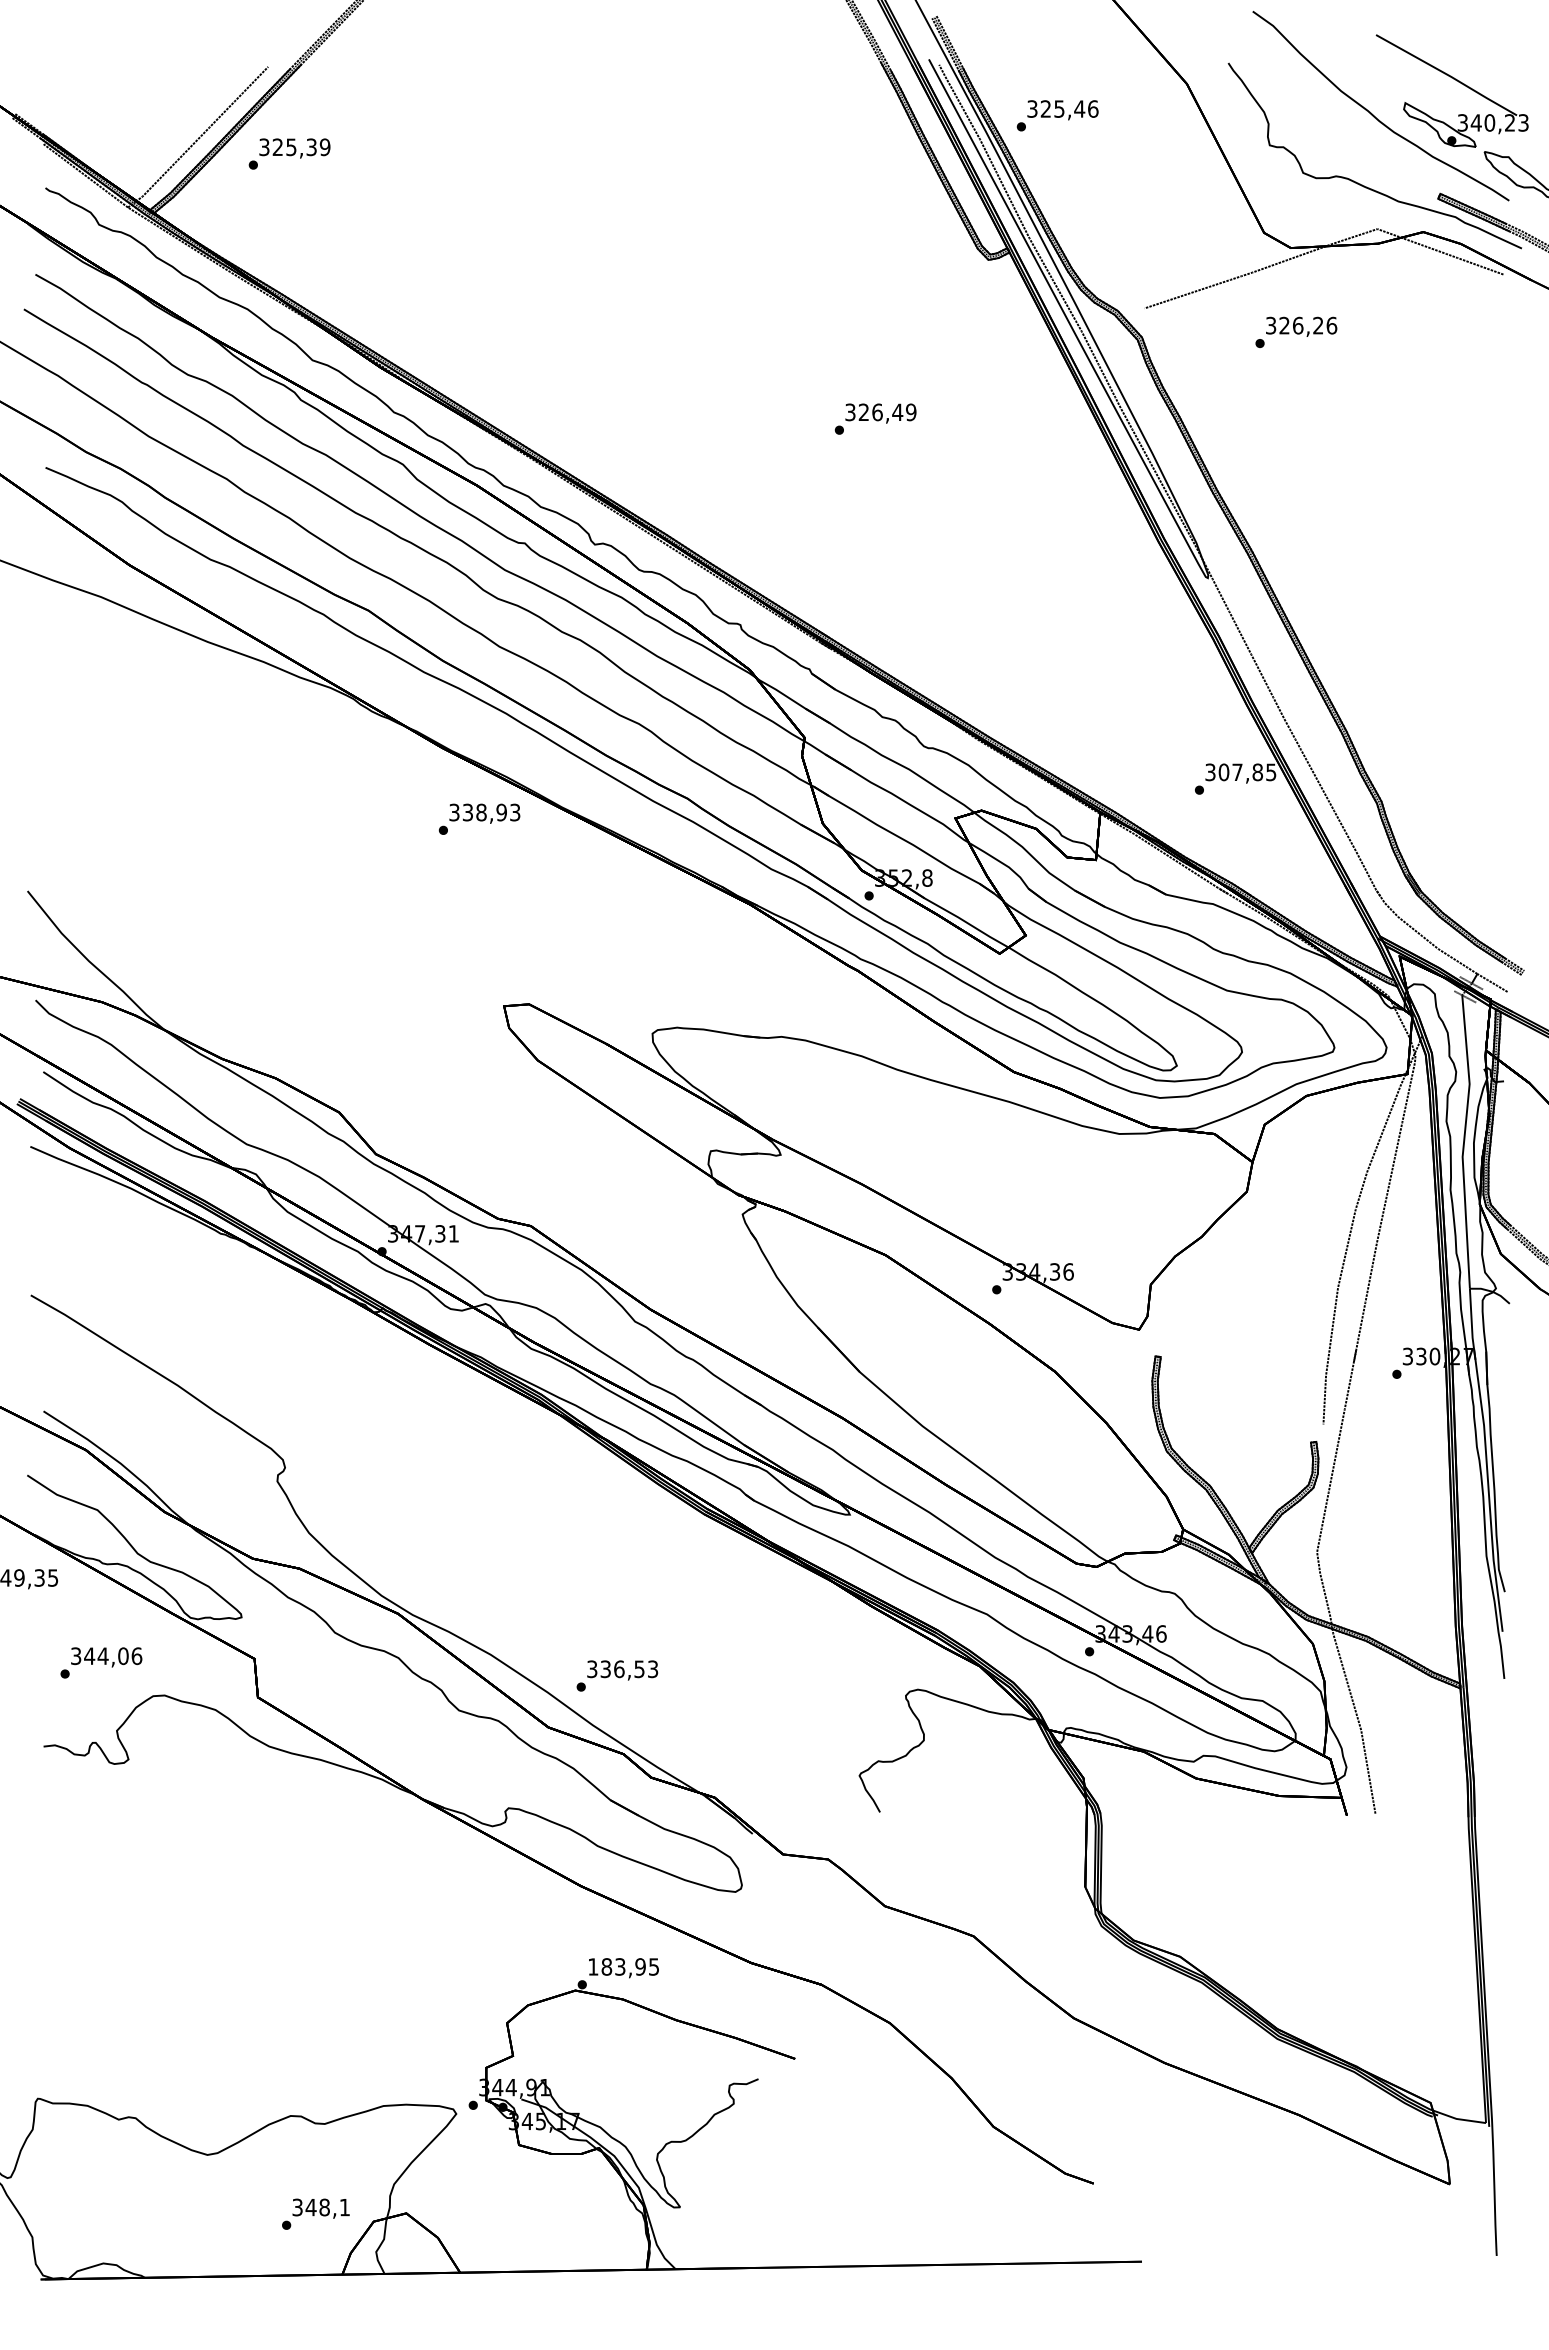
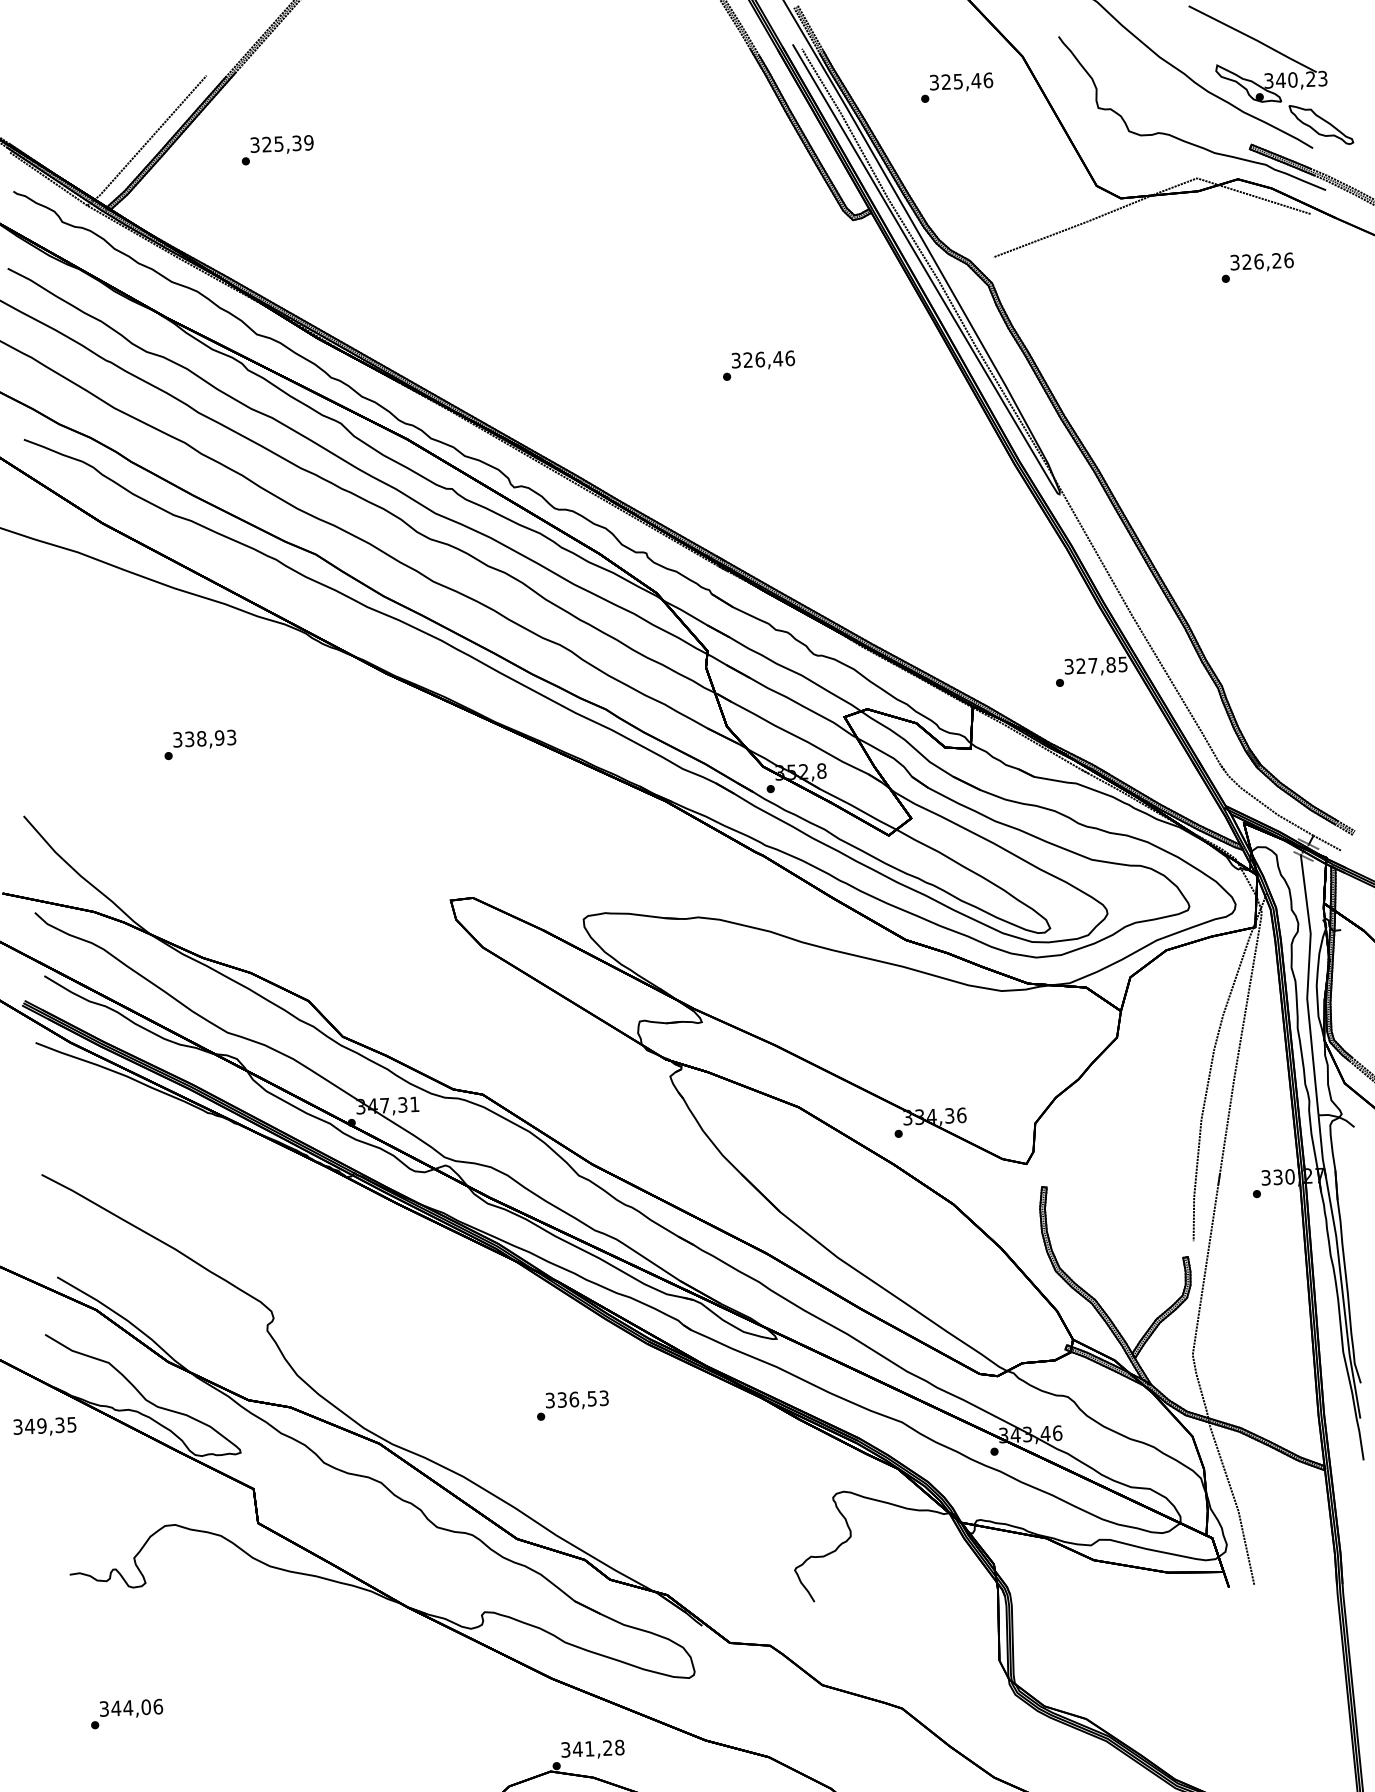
text: (1057, 115) -> (956, 87), moved
text: (289, 153) -> (277, 149), moved
text: (1296, 331) -> (1257, 266), moved
text: (911, 412) -> (790, 358), 326,49 -> 326,46
text: (1223, 772) -> (1080, 666), 307,85 -> 327,85
text: (479, 818) -> (200, 744), moved
text: (101, 1662) -> (127, 1713), moved
text: (617, 1675) -> (572, 1405), moved
text: (623, 1966) -> (592, 1748), 183,95 -> 341,28

